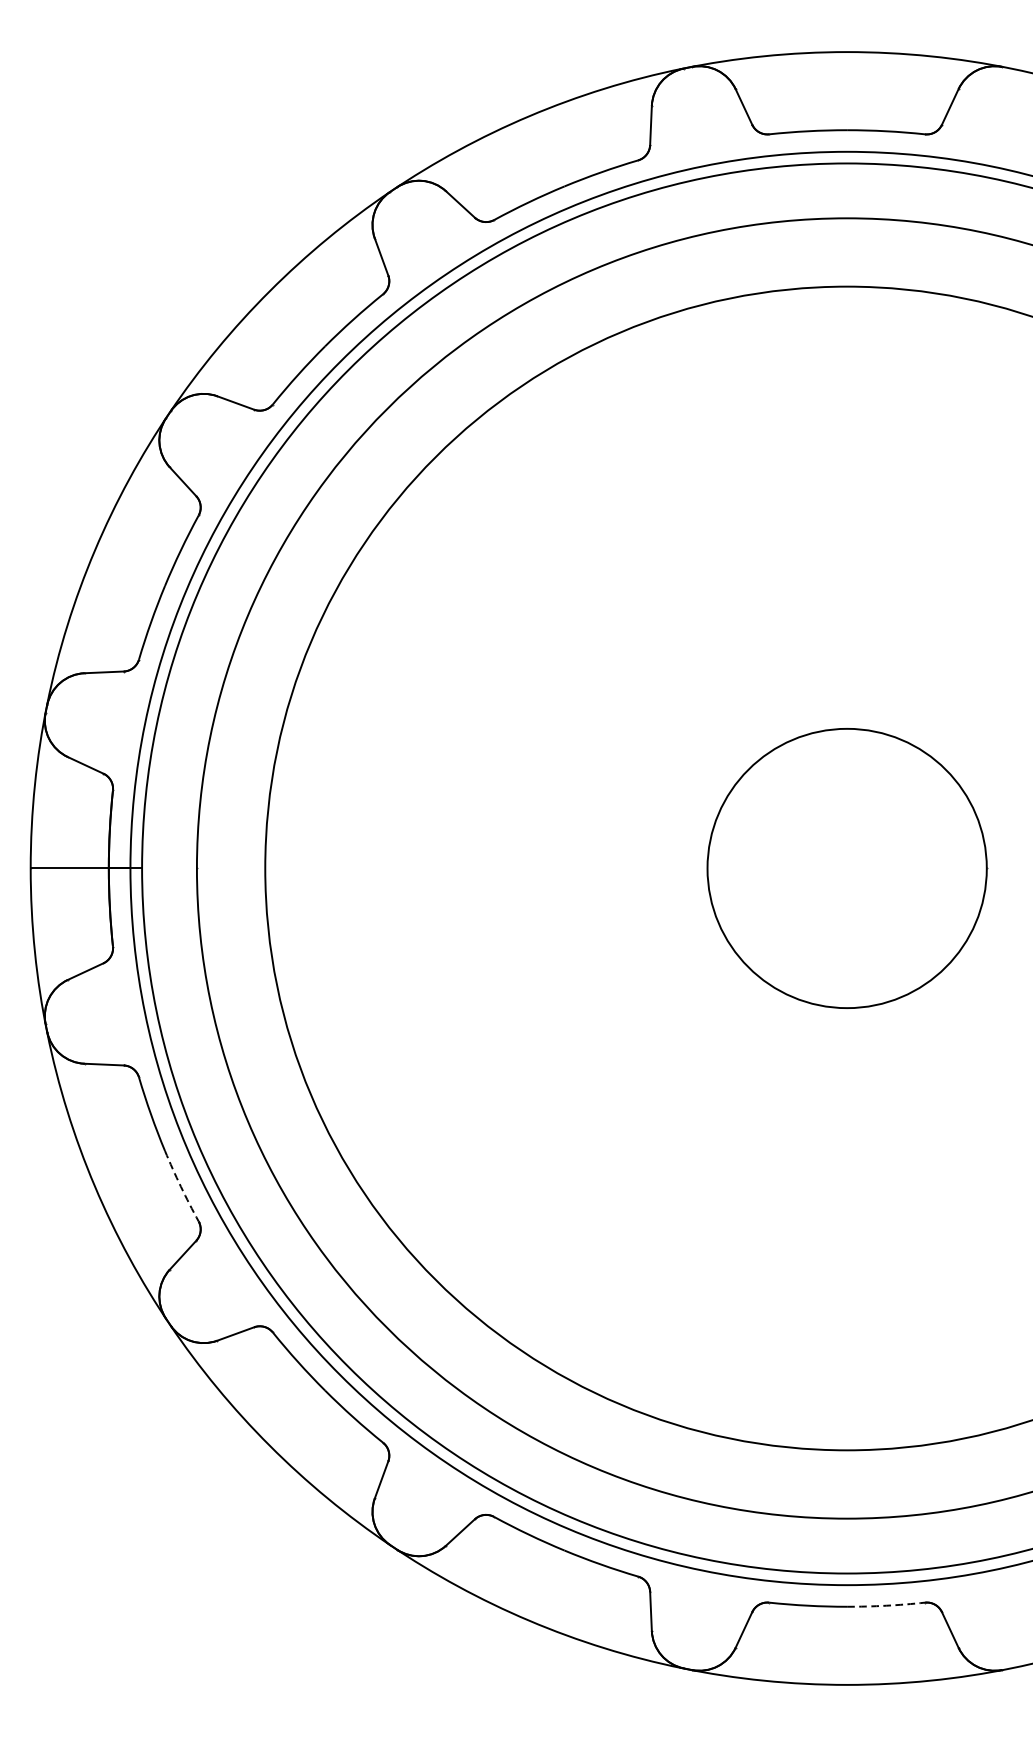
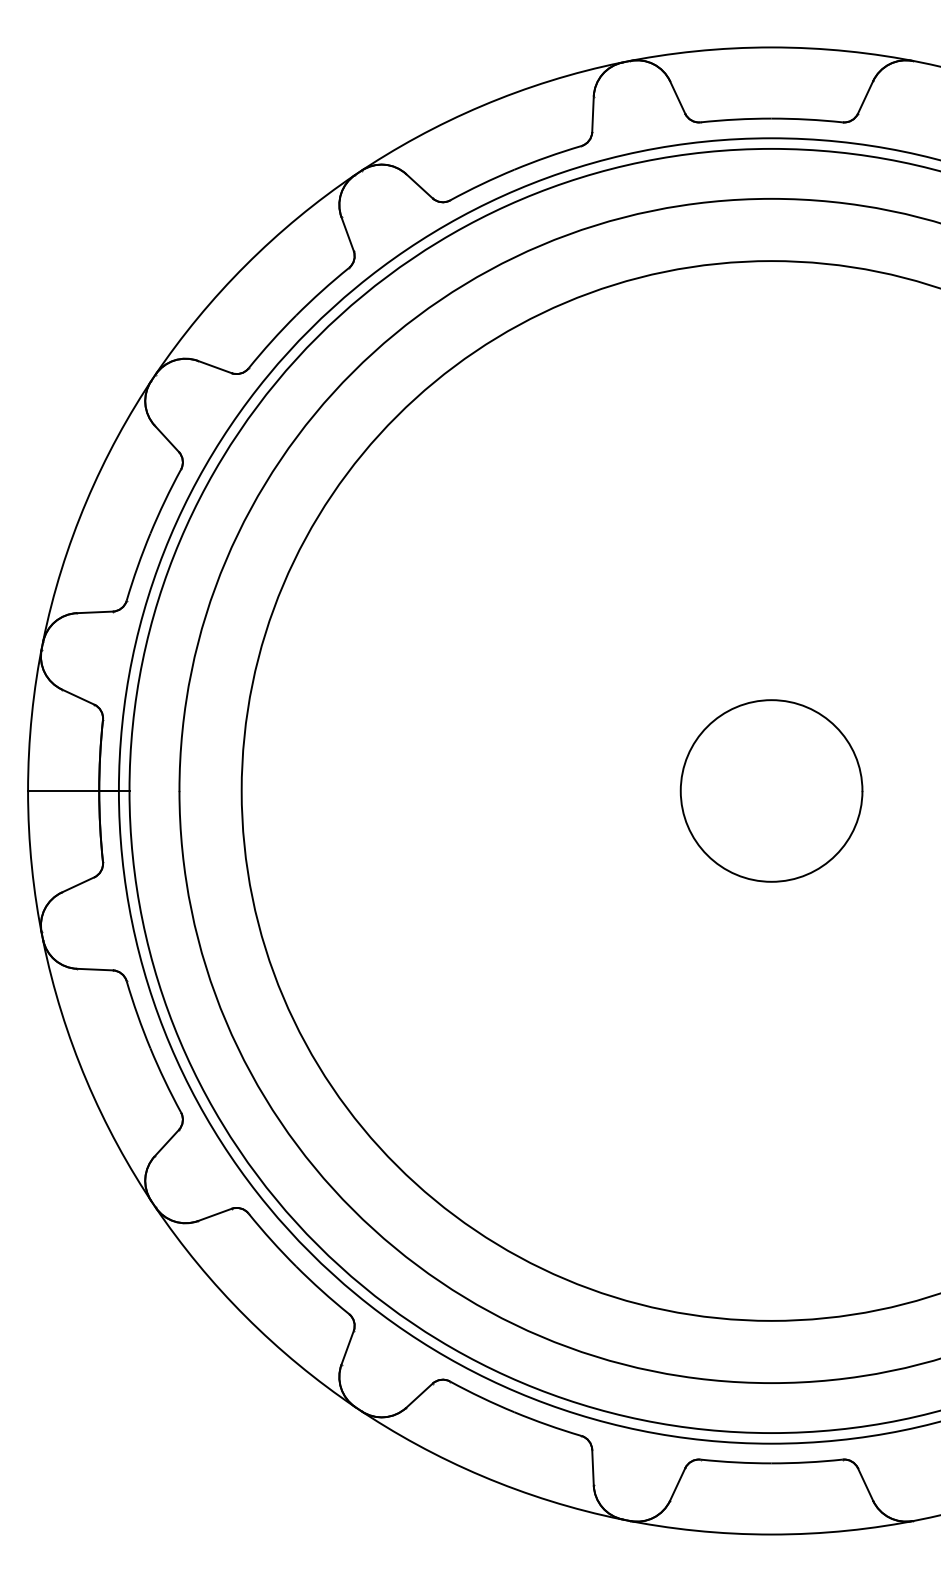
part: (846, 867) -> (771, 790), size x0.71
arc: (180, 1186) -> (164, 1080), dashed -> solid
arc: (886, 1605) -> (807, 1462), dashed -> solid

